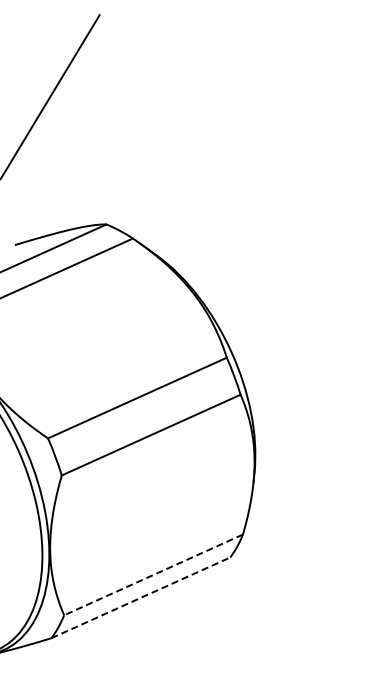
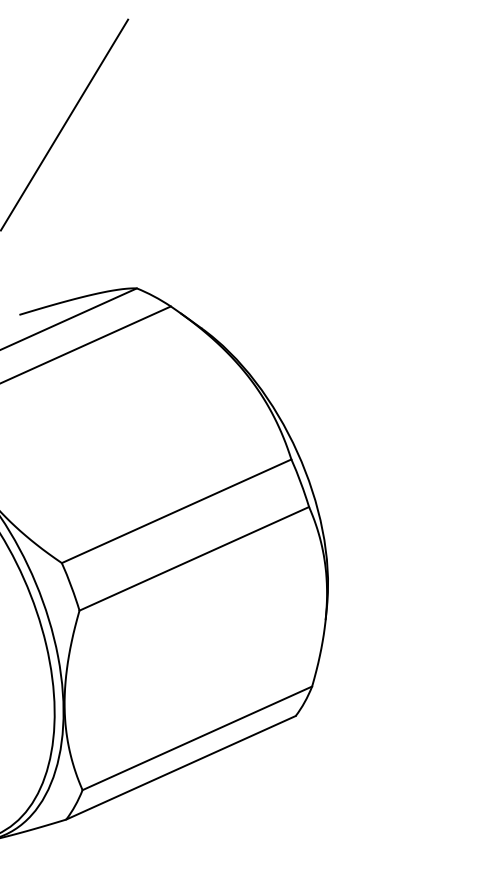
line: (153, 575) -> (197, 739), dashed -> solid
line: (141, 597) -> (181, 767), dashed -> solid

